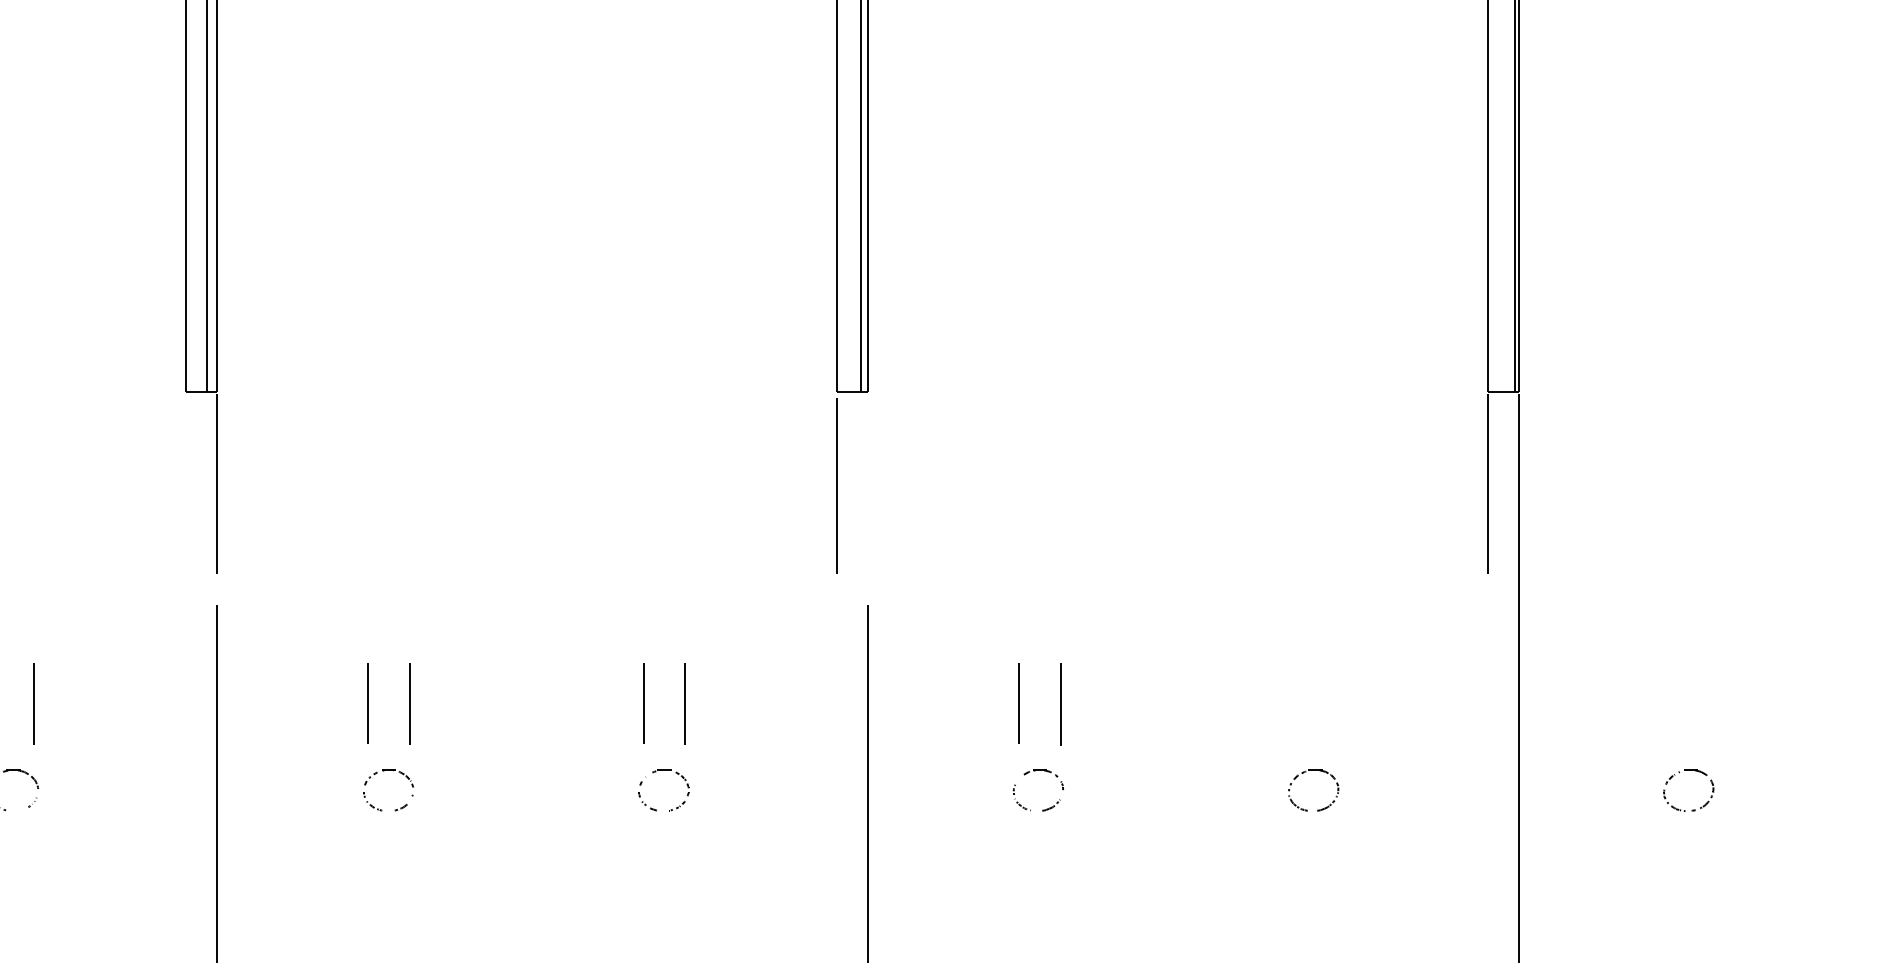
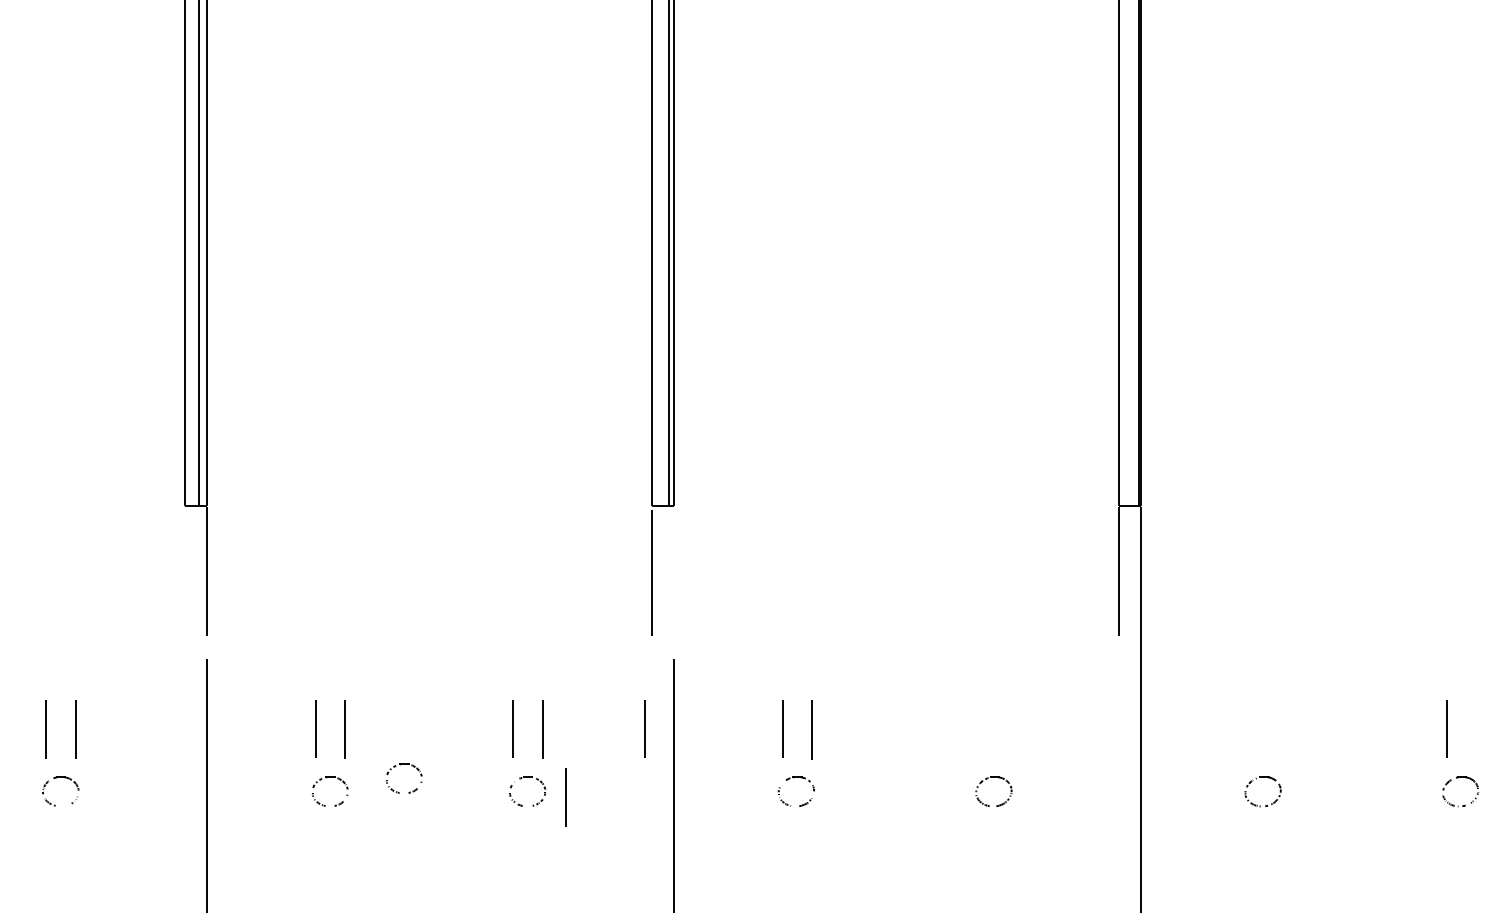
line: (826, 702) -> (644, 728), added
part: (486, 754) -> (400, 765), added
line: (716, 798) -> (565, 797), added

